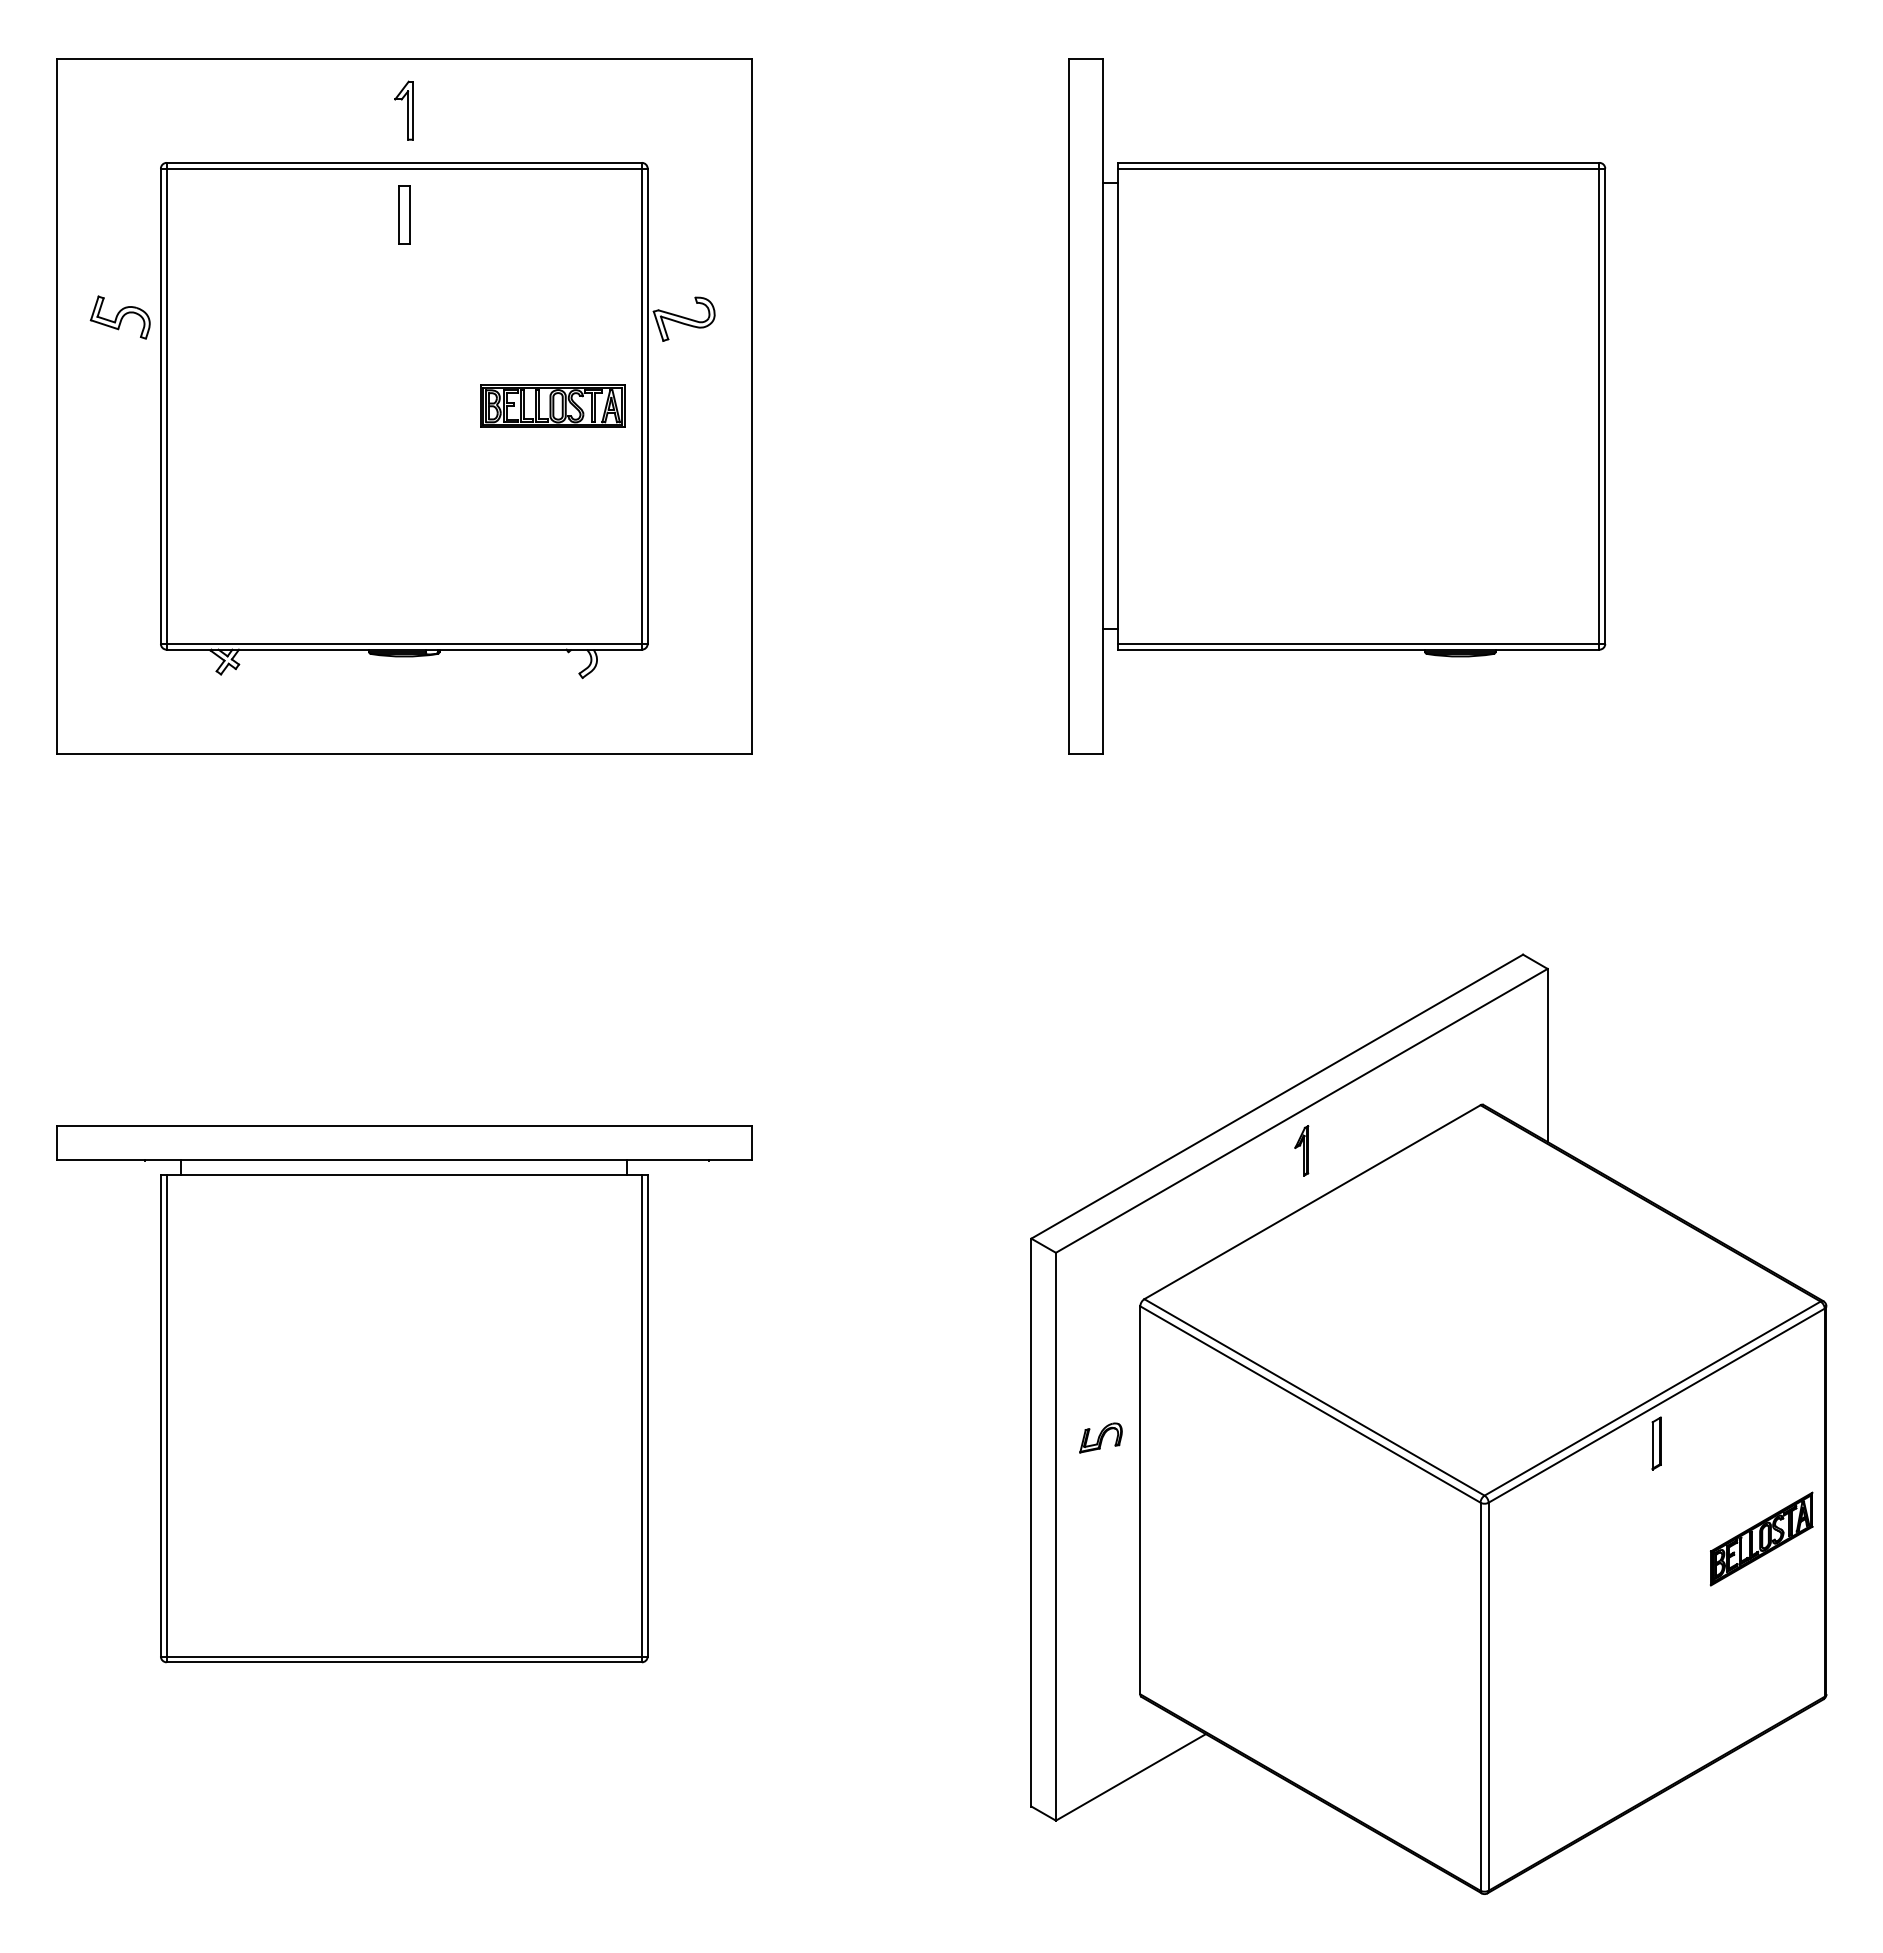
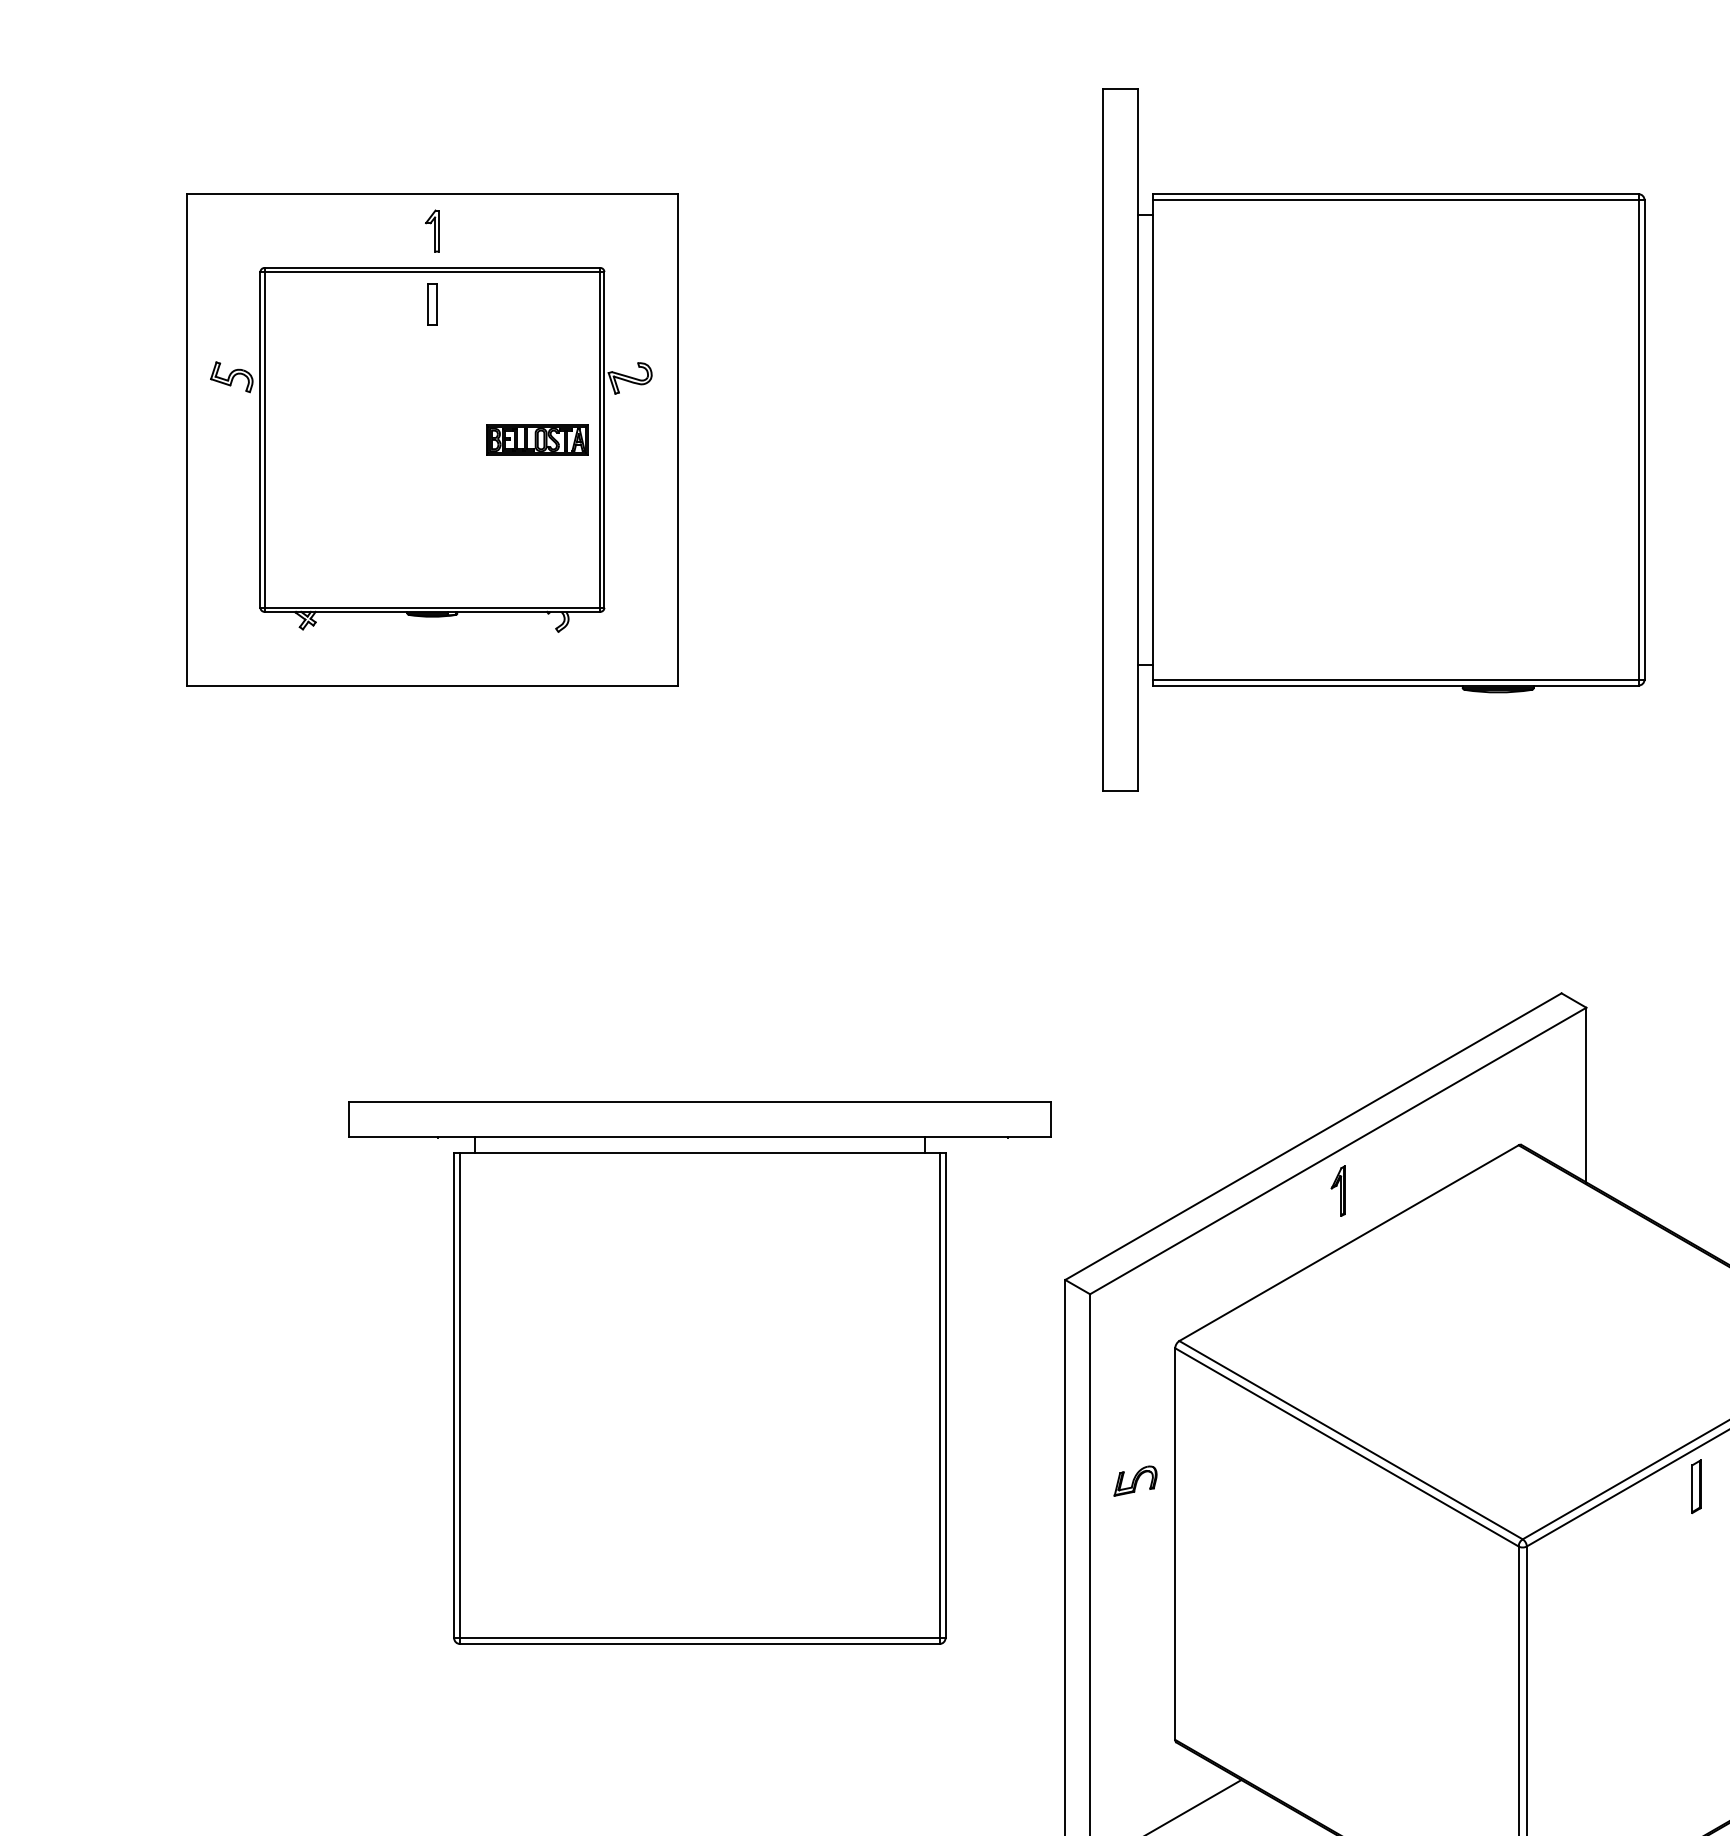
part: (404, 406) -> (432, 440), size x0.7
part: (404, 1394) -> (700, 1373), moved

